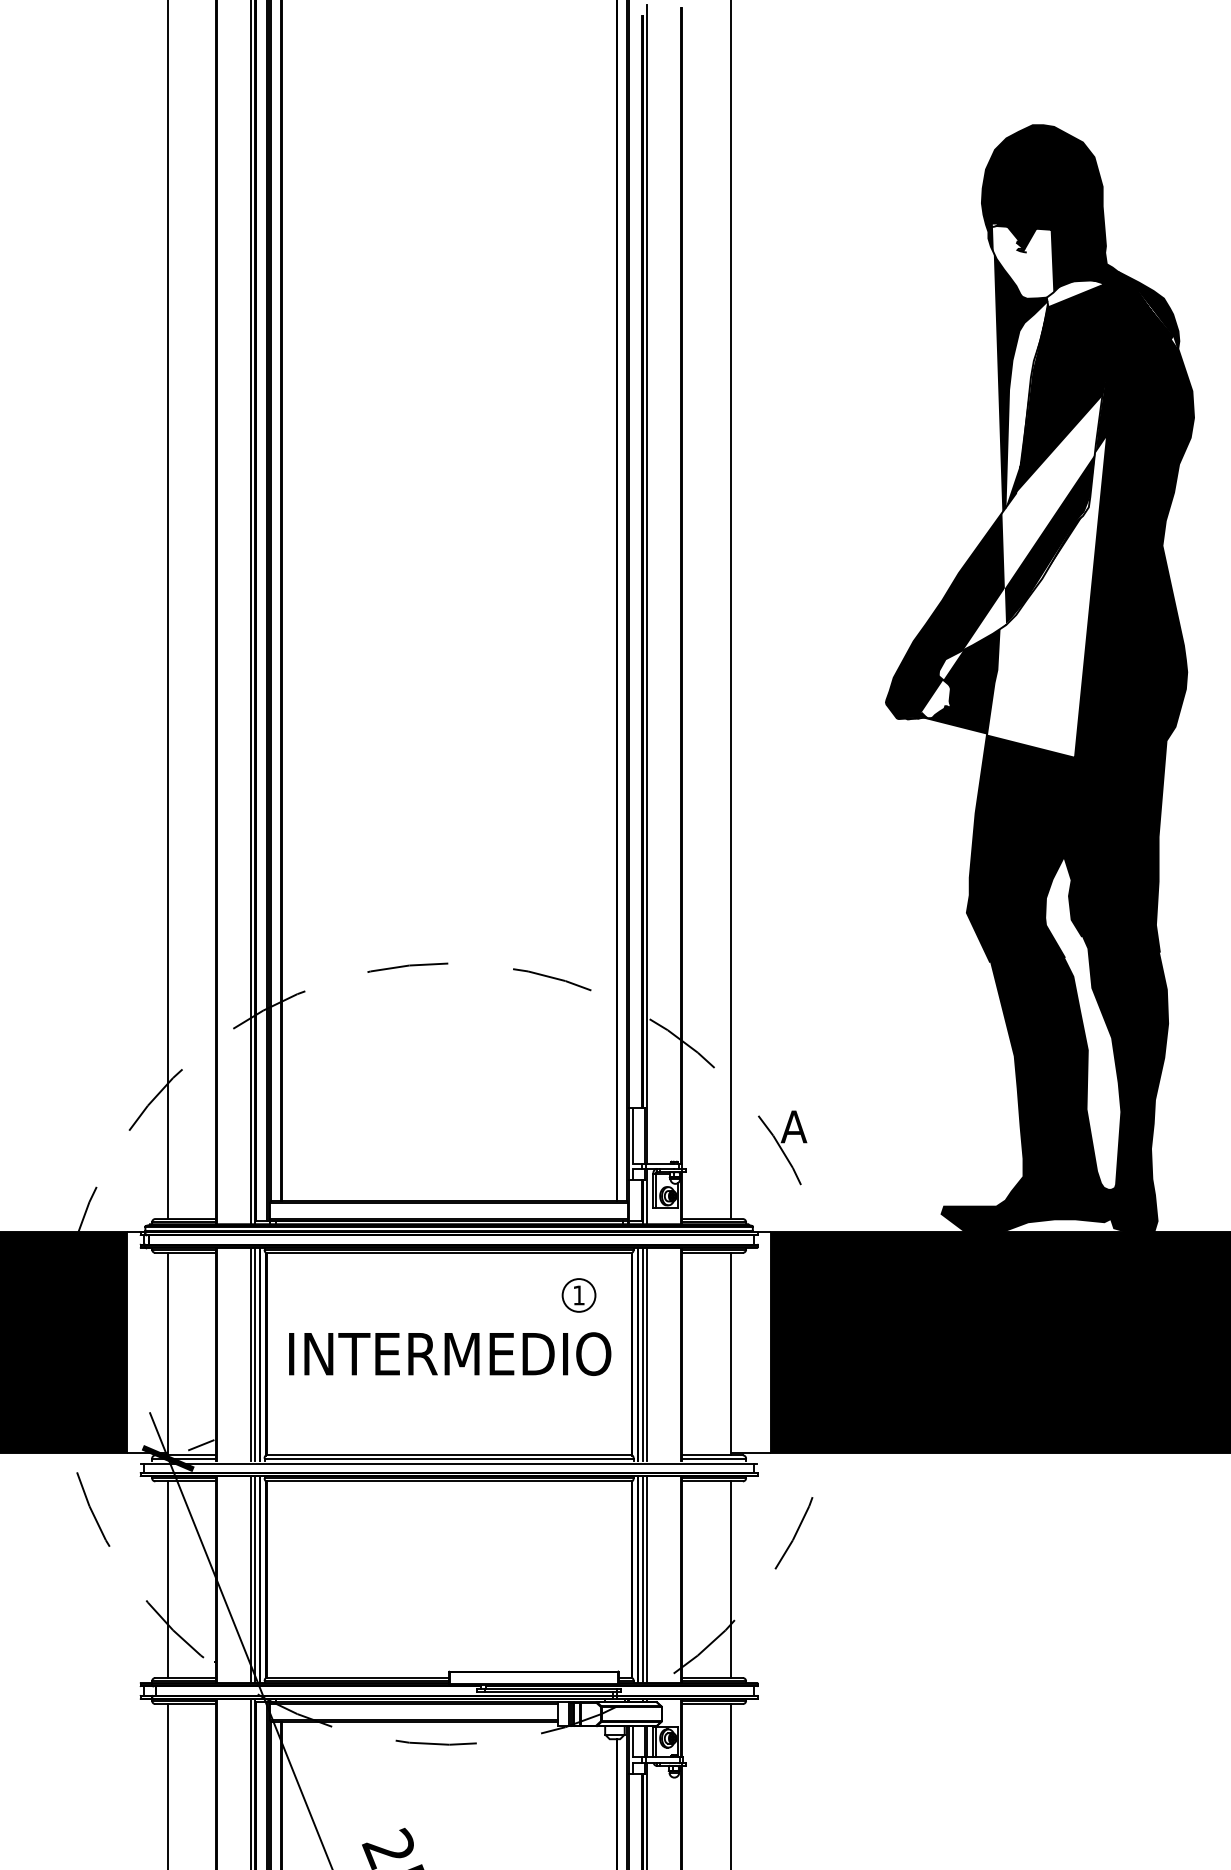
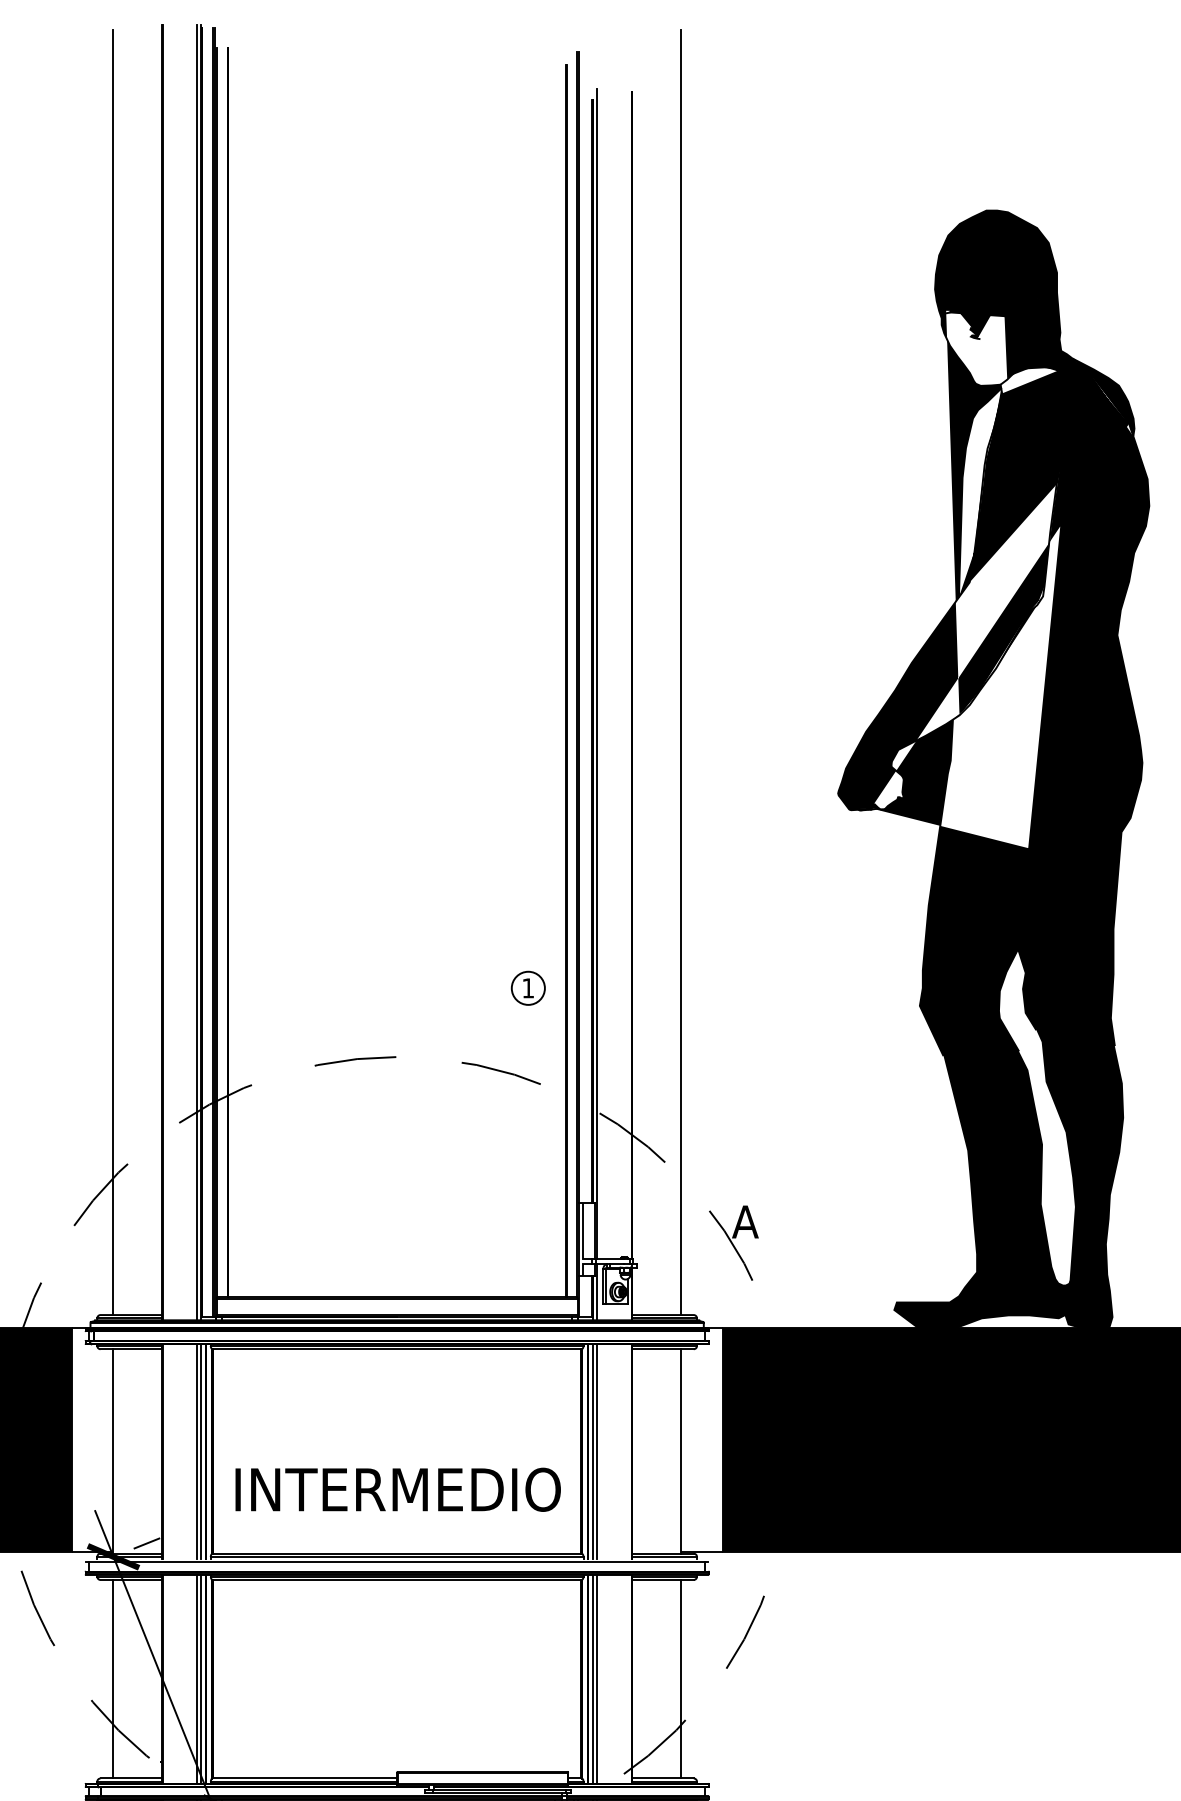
part: (578, 1295) -> (527, 988), moved
text: (450, 1353) -> (398, 1489), moved

